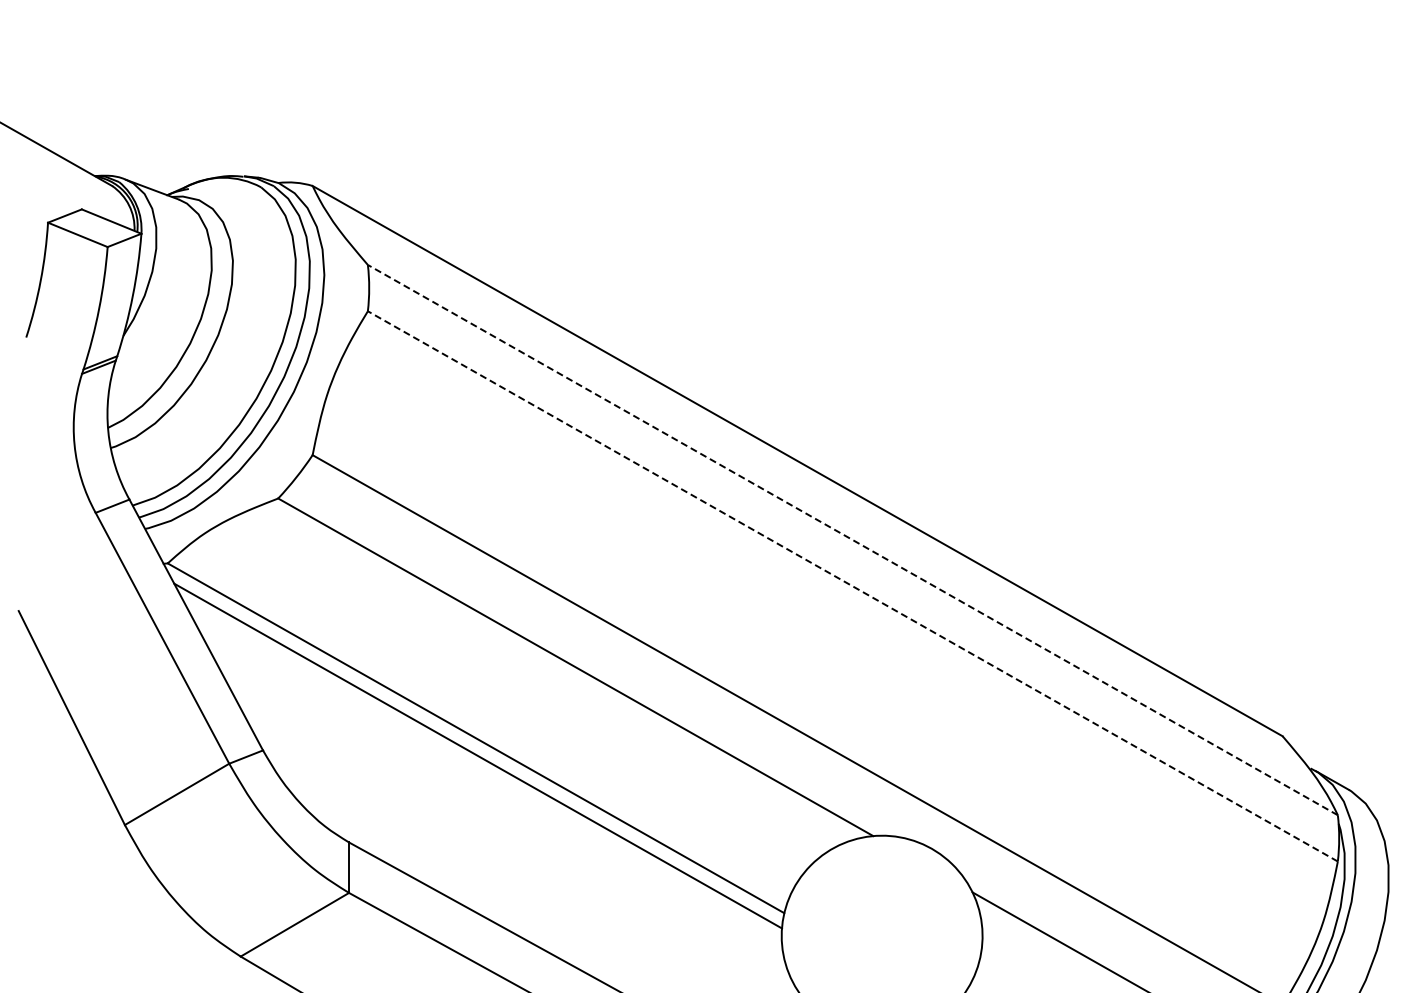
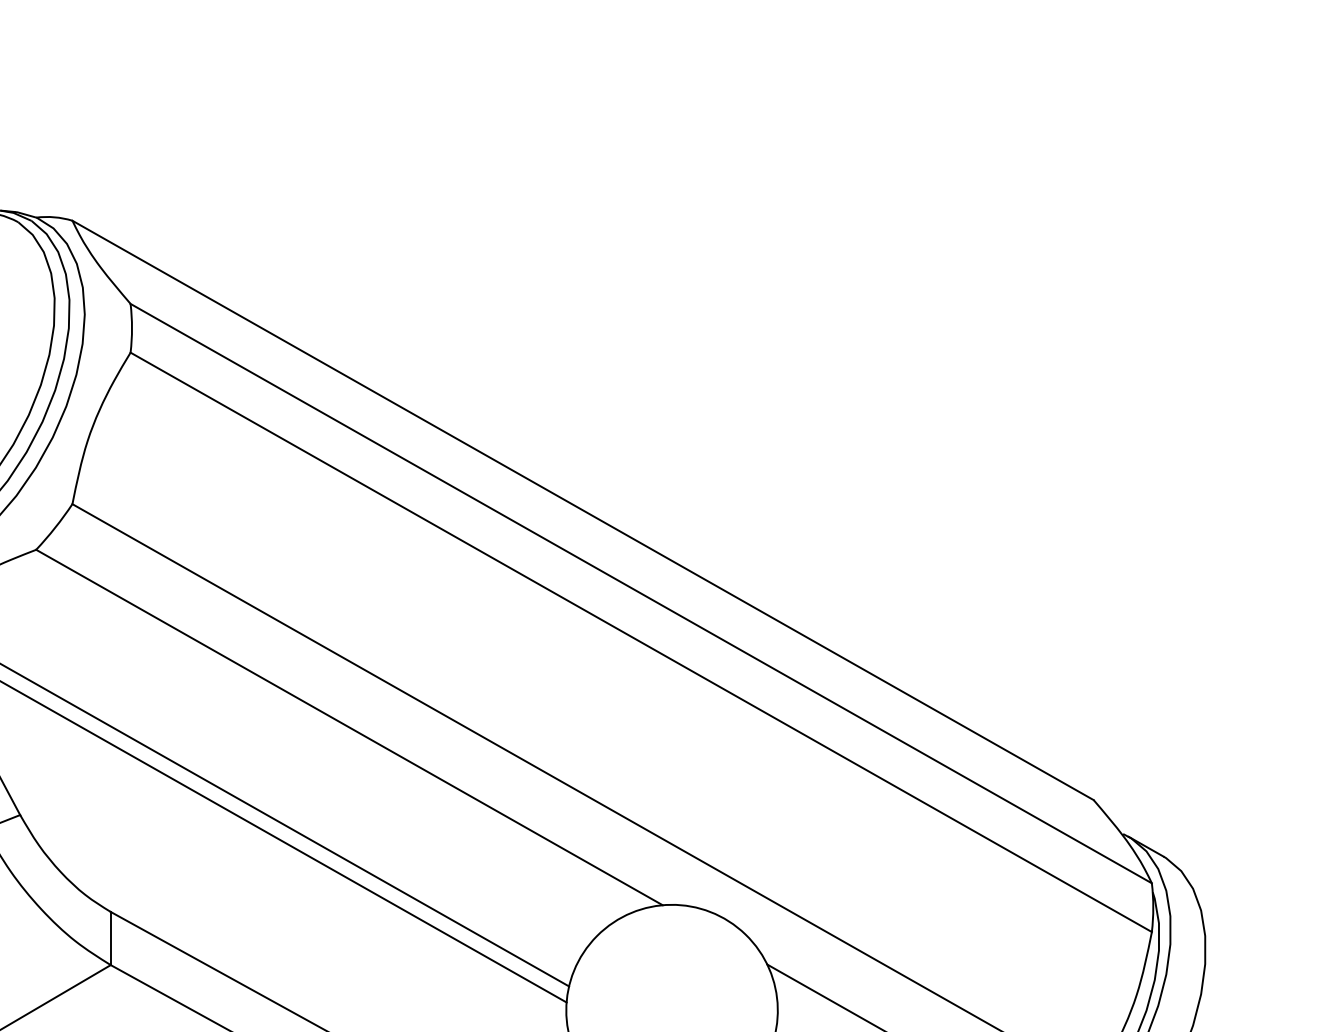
line: (852, 540) -> (640, 594), dashed -> solid
line: (852, 586) -> (640, 642), dashed -> solid

